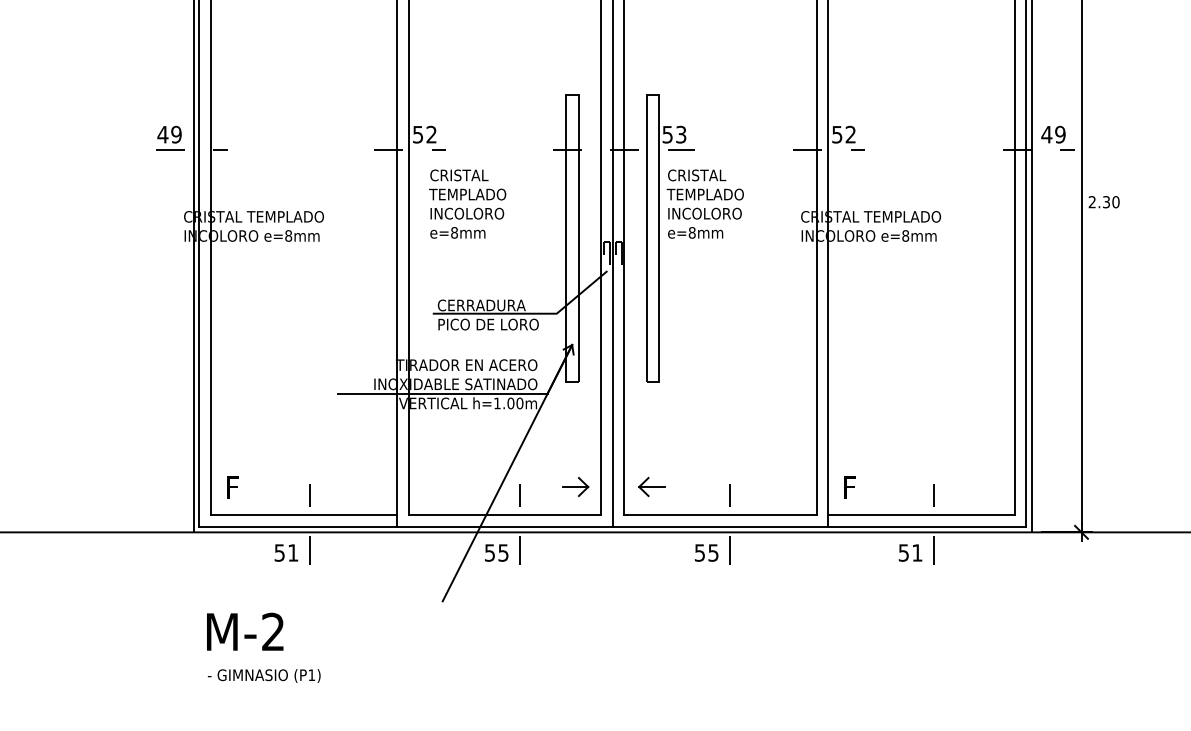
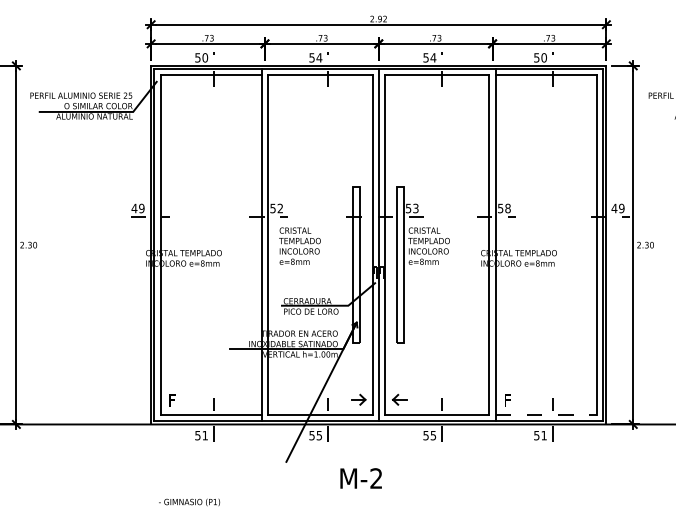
text: (849, 134) -> (507, 208), 52 -> 58
line: (921, 515) -> (546, 415), solid -> dashed
text: (243, 631) -> (360, 478), moved

